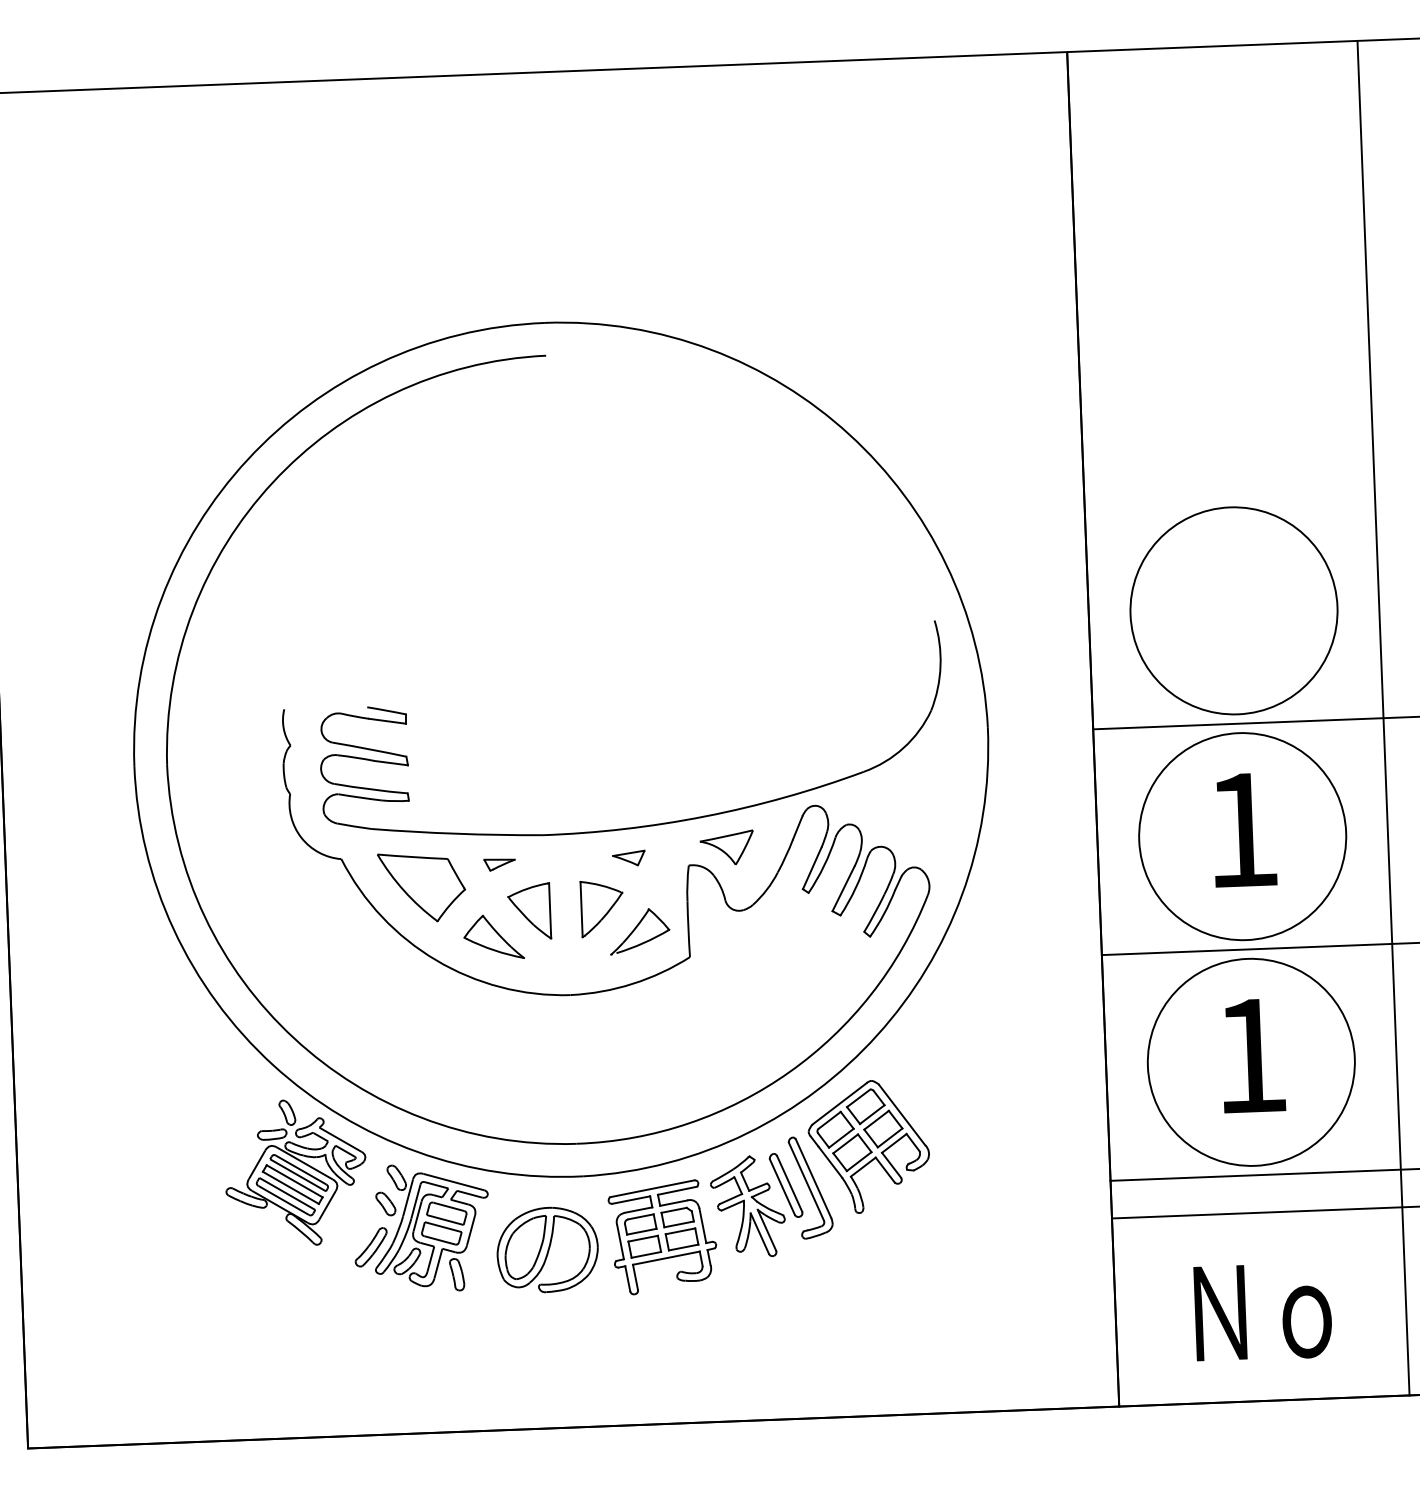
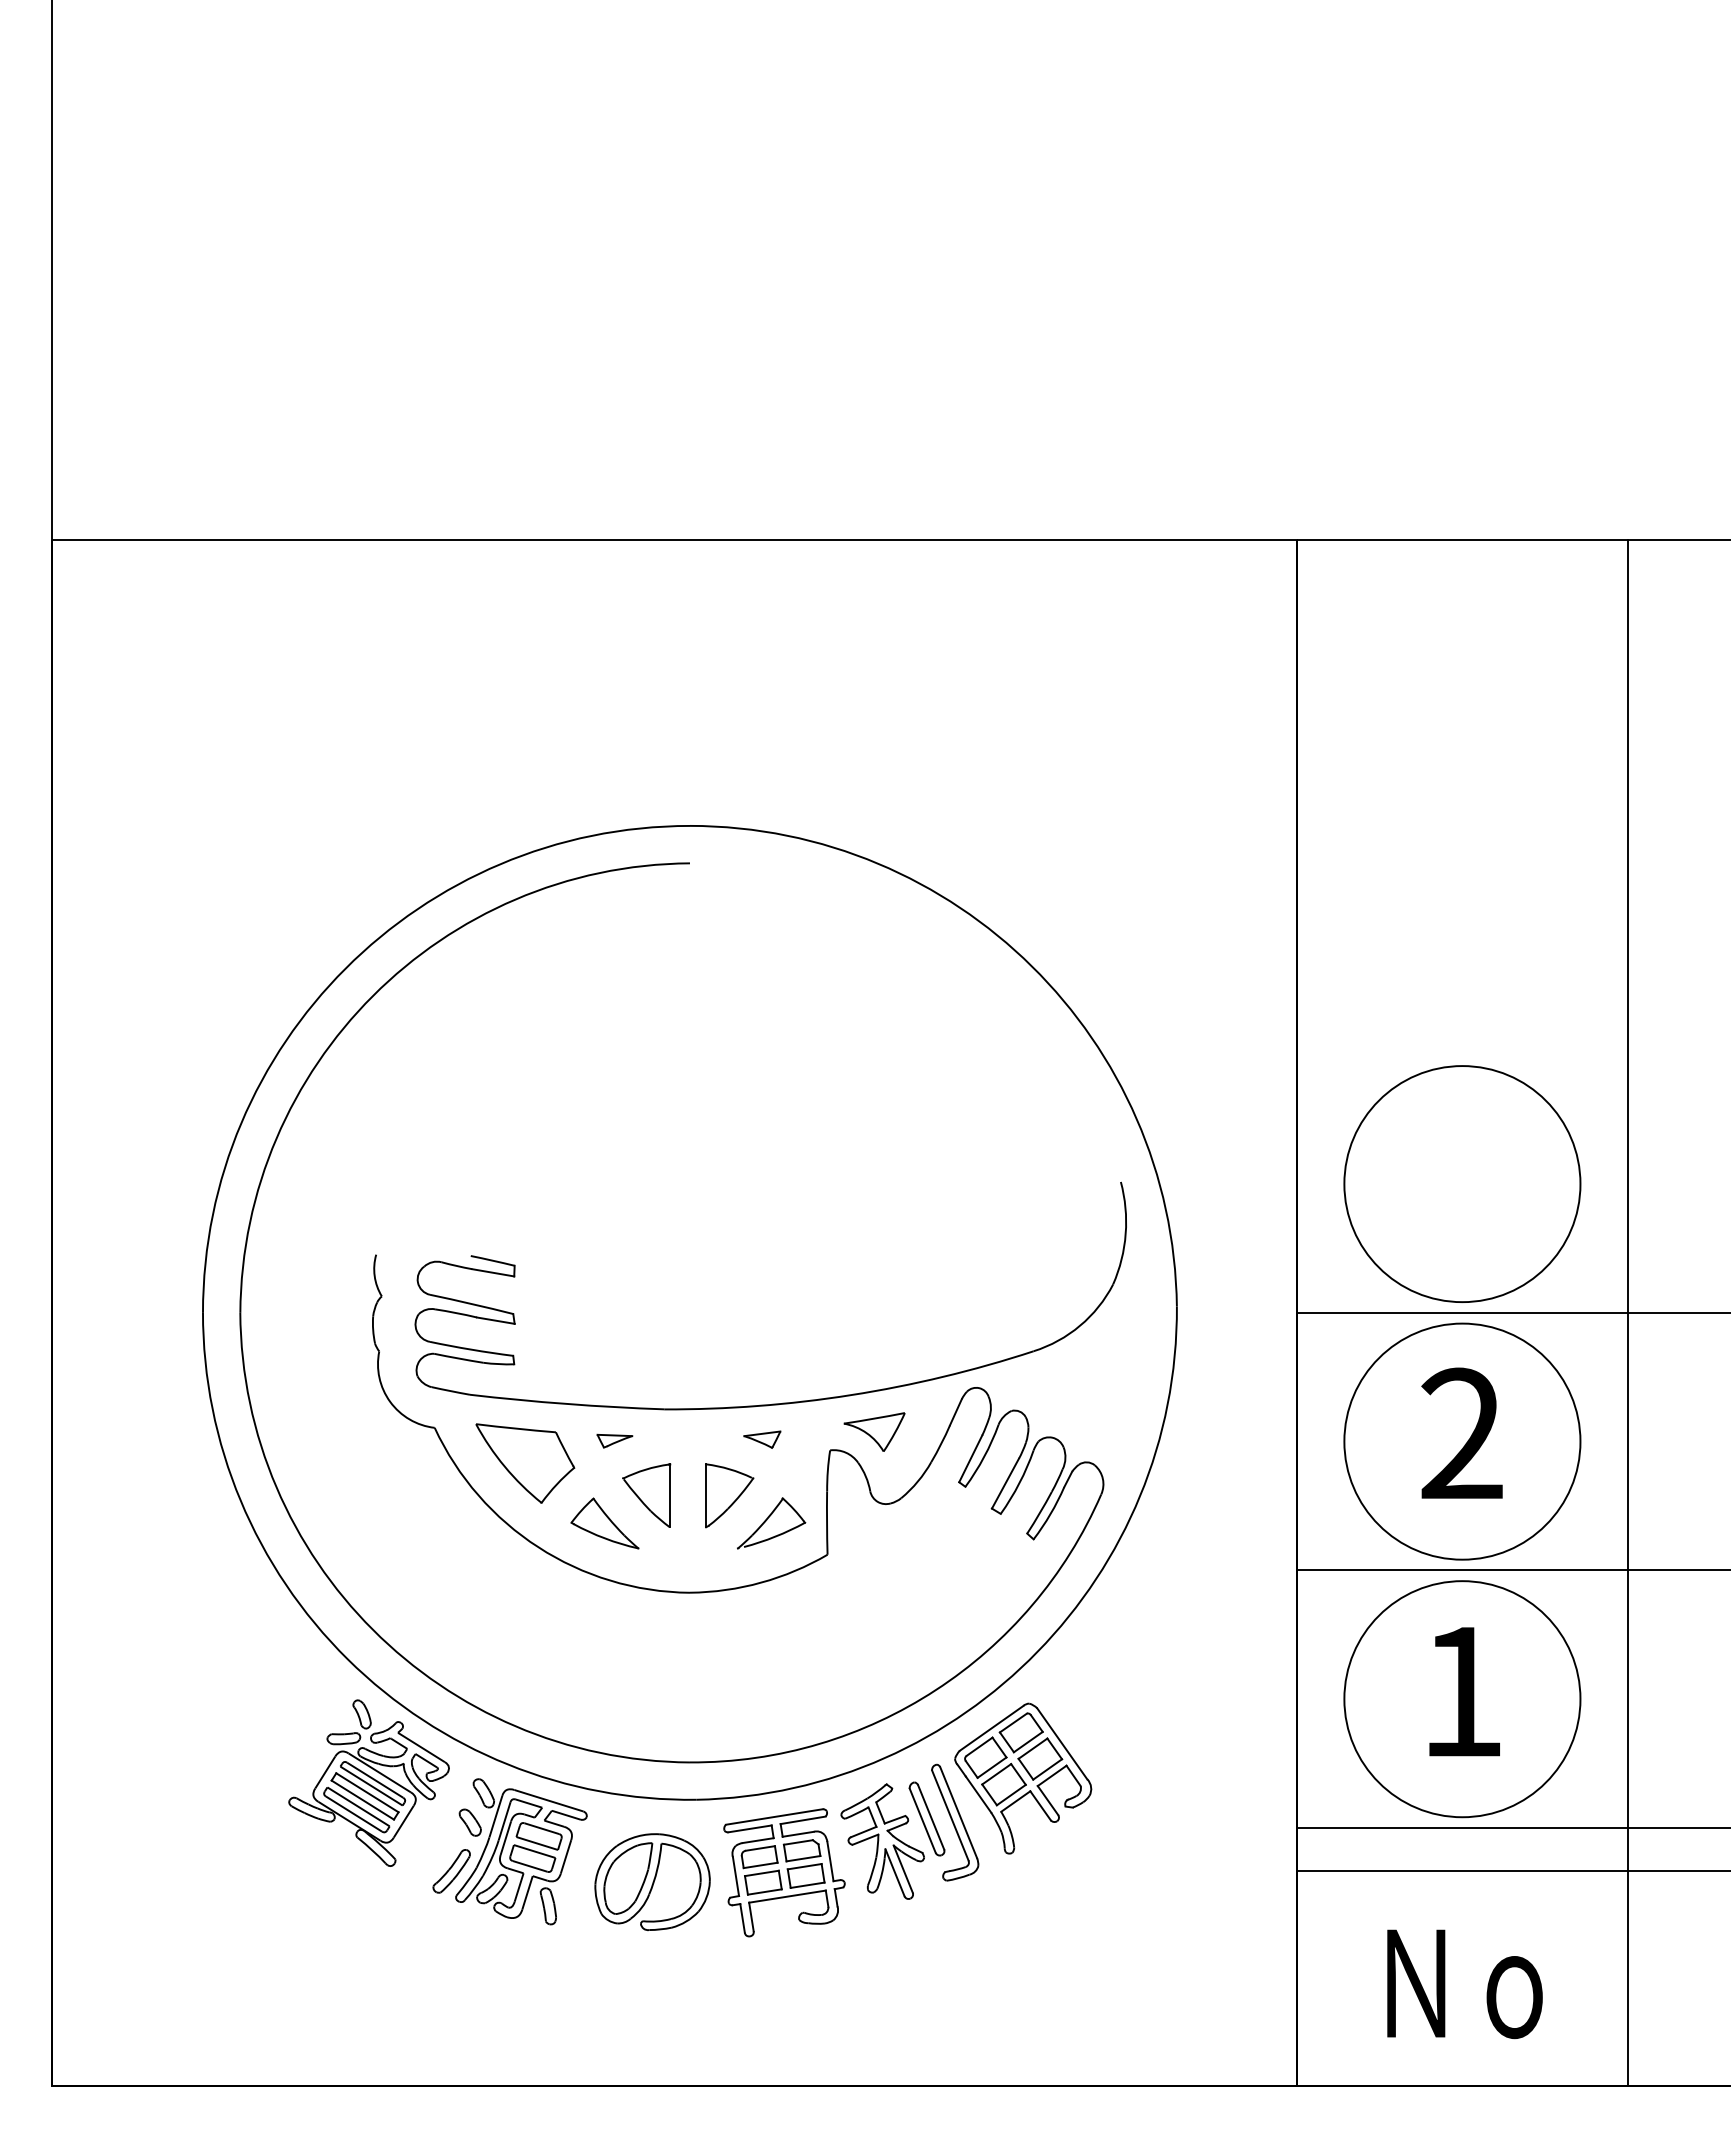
text: (1241, 828) -> (1461, 1432), 1 -> 2

